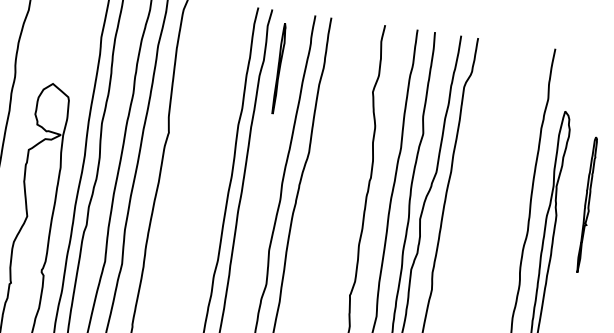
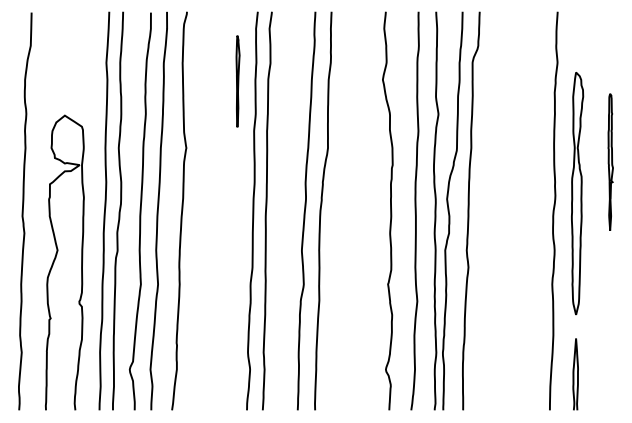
part: (278, 68) -> (237, 81), moved

